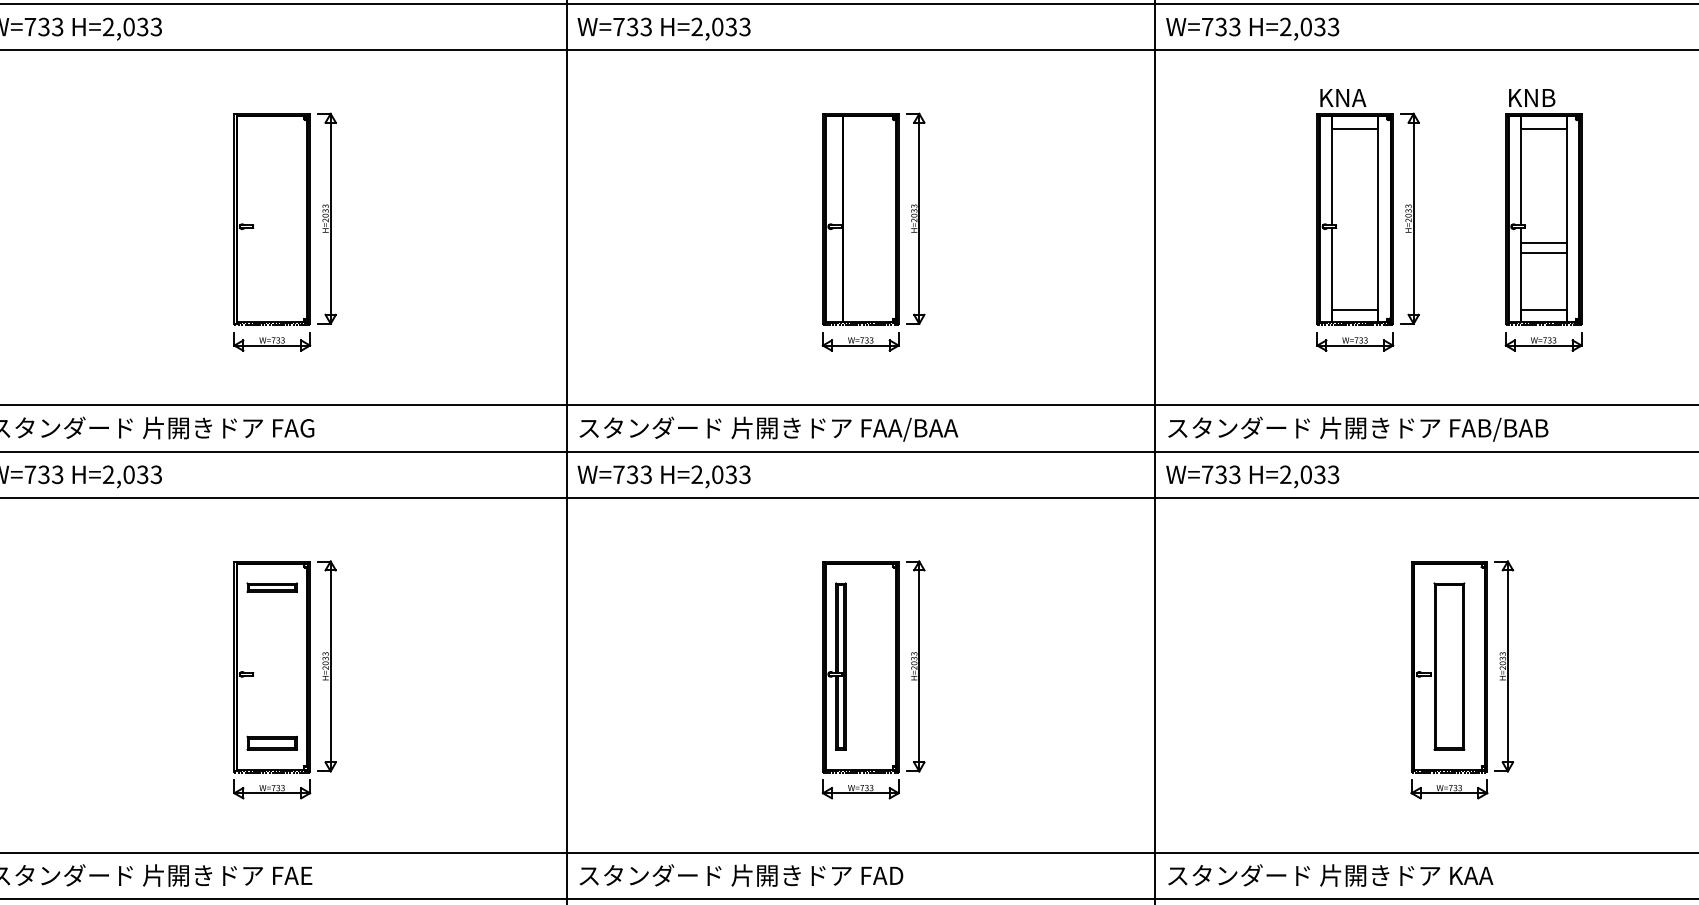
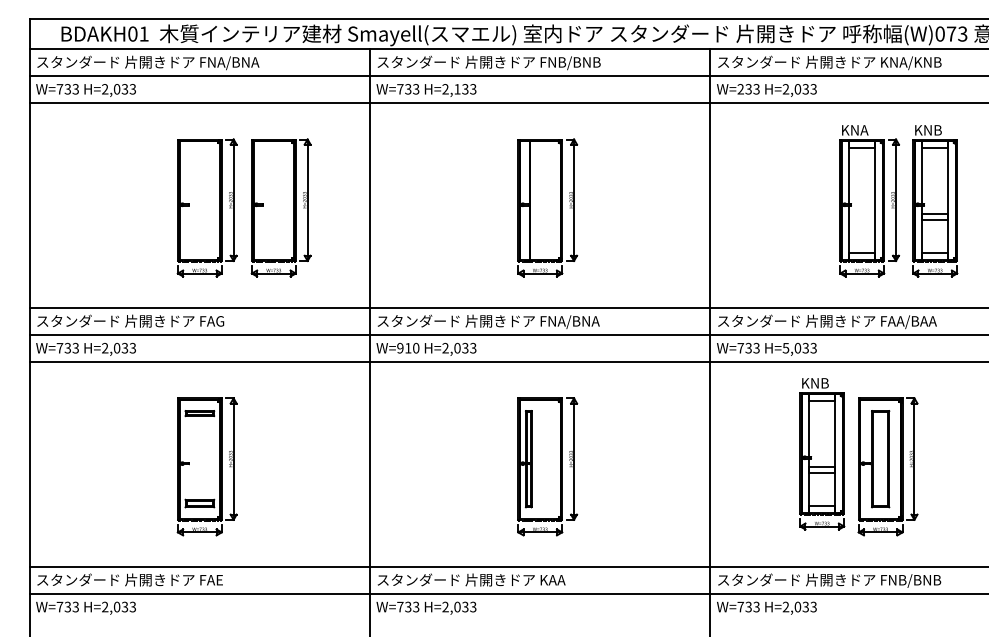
text: (717, 27) -> (457, 89), H=2,033 -> H=2,133
text: (1207, 27) -> (740, 89), W=733 -> W=233
part: (1367, 221) -> (869, 201), moved
part: (411, 231) -> (280, 207), added
text: (918, 430) -> (573, 322), スタンダード 片開きドア FAA/BAA -> スタンダード 片開きドア FNA/BNA
text: (1511, 430) -> (916, 322), スタンダード 片開きドア FAB/BAB -> スタンダード 片開きドア FAA/BAA
text: (633, 473) -> (408, 347), W=733 -> W=910
text: (1284, 473) -> (785, 347), H=2,033 -> H=5,033
part: (1348, 658) -> (822, 454), added
text: (883, 876) -> (553, 580), スタンダード 片開きドア FAD -> スタンダード 片開きドア KAA
text: (1502, 876) -> (911, 580), スタンダード 片開きドア KAA -> スタンダード 片開きドア FNB/BNB

